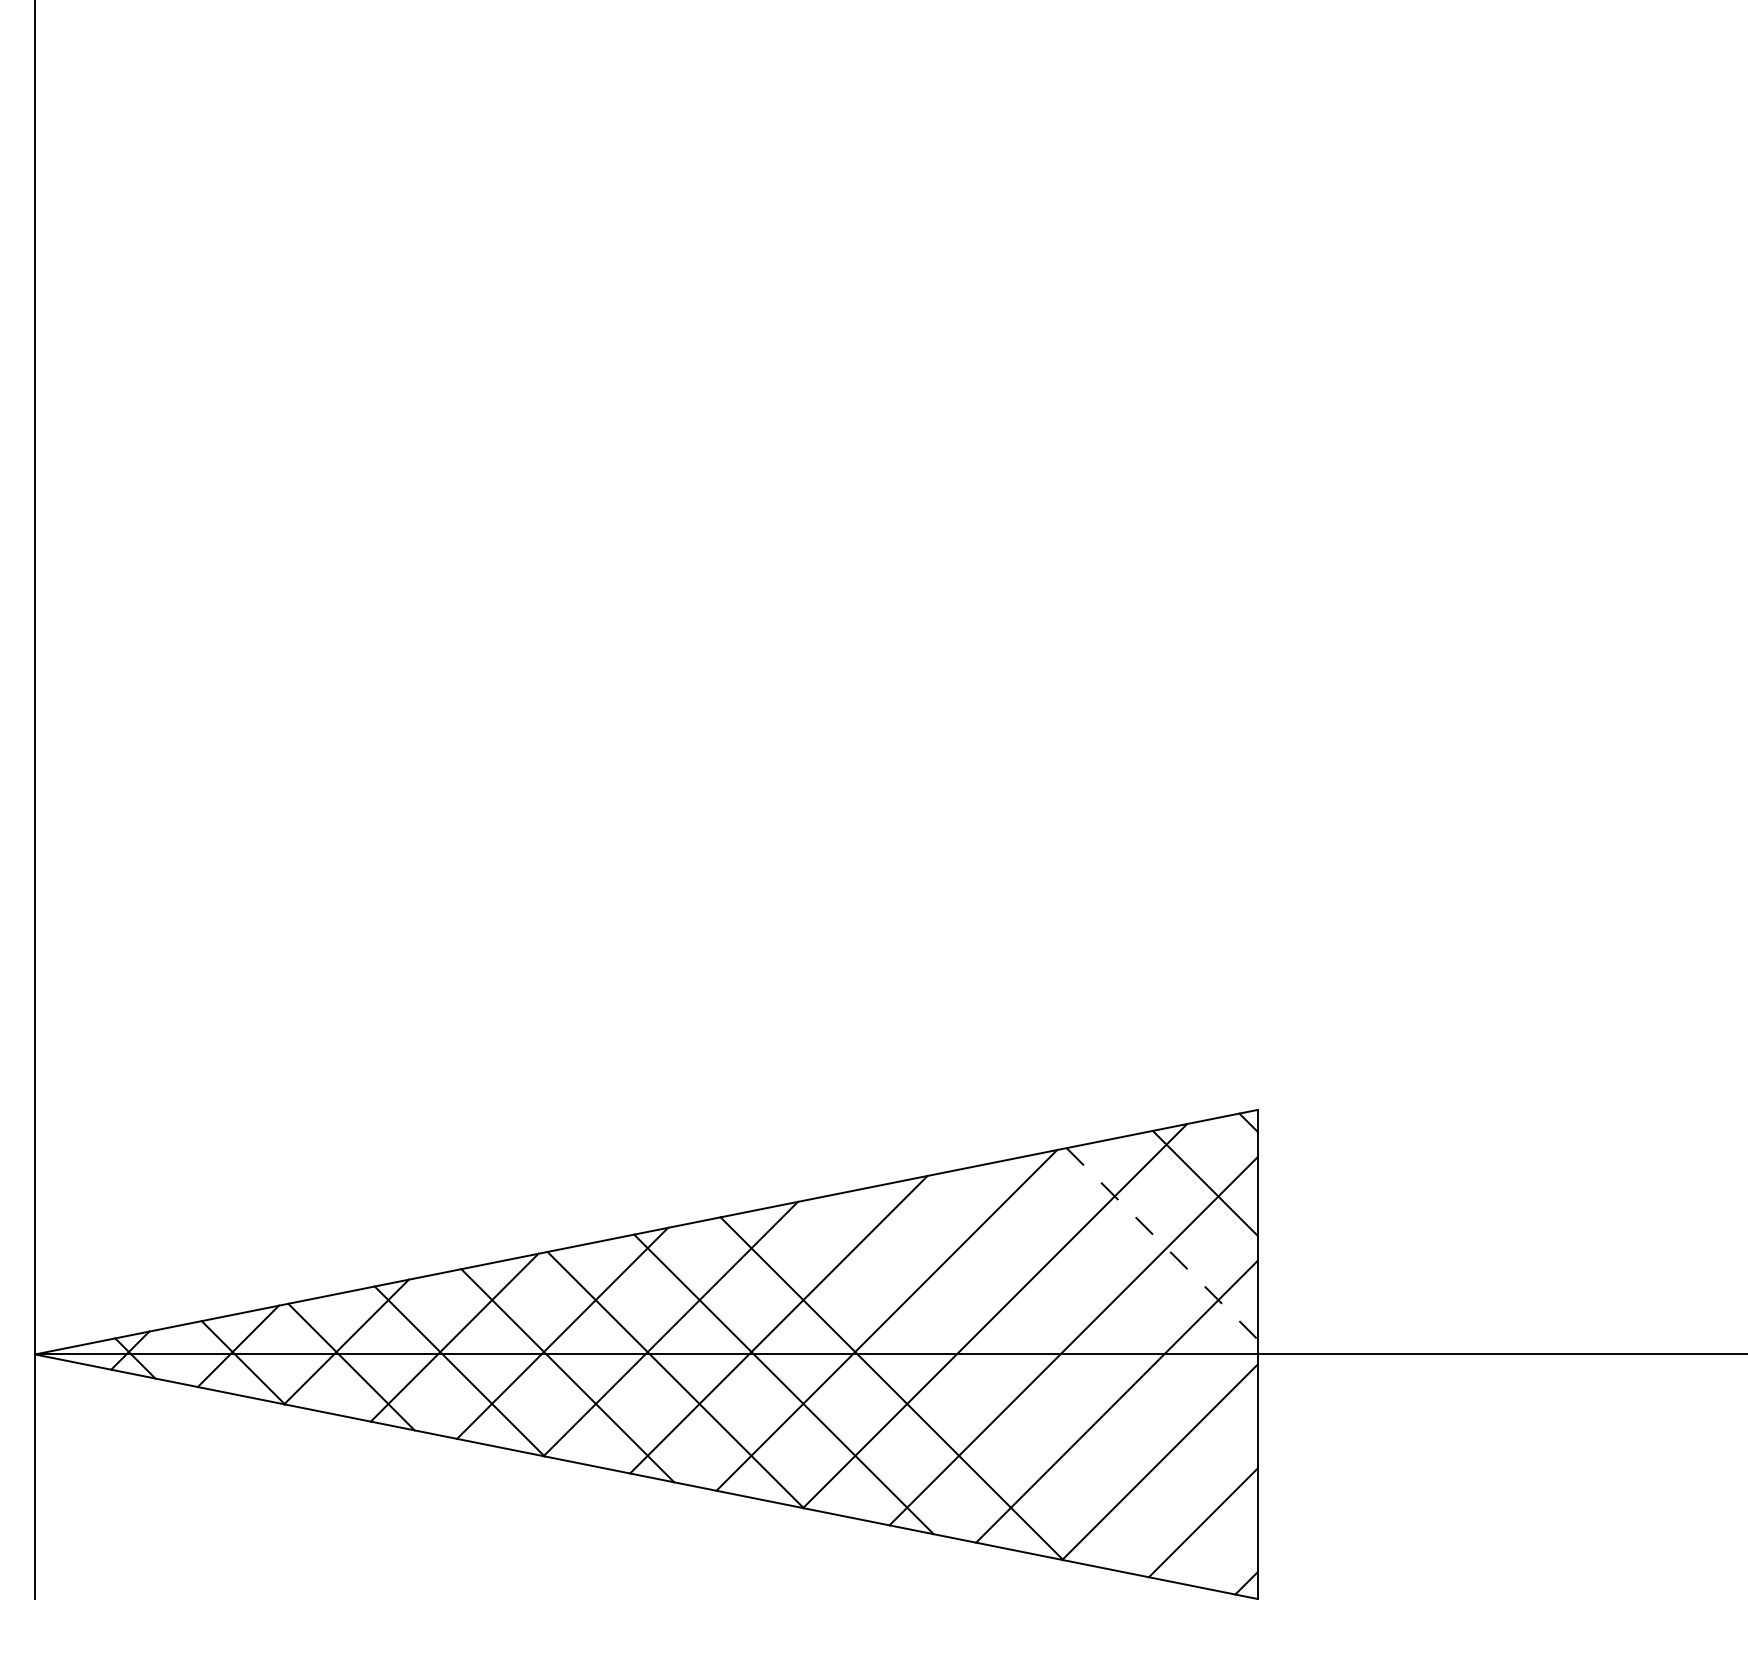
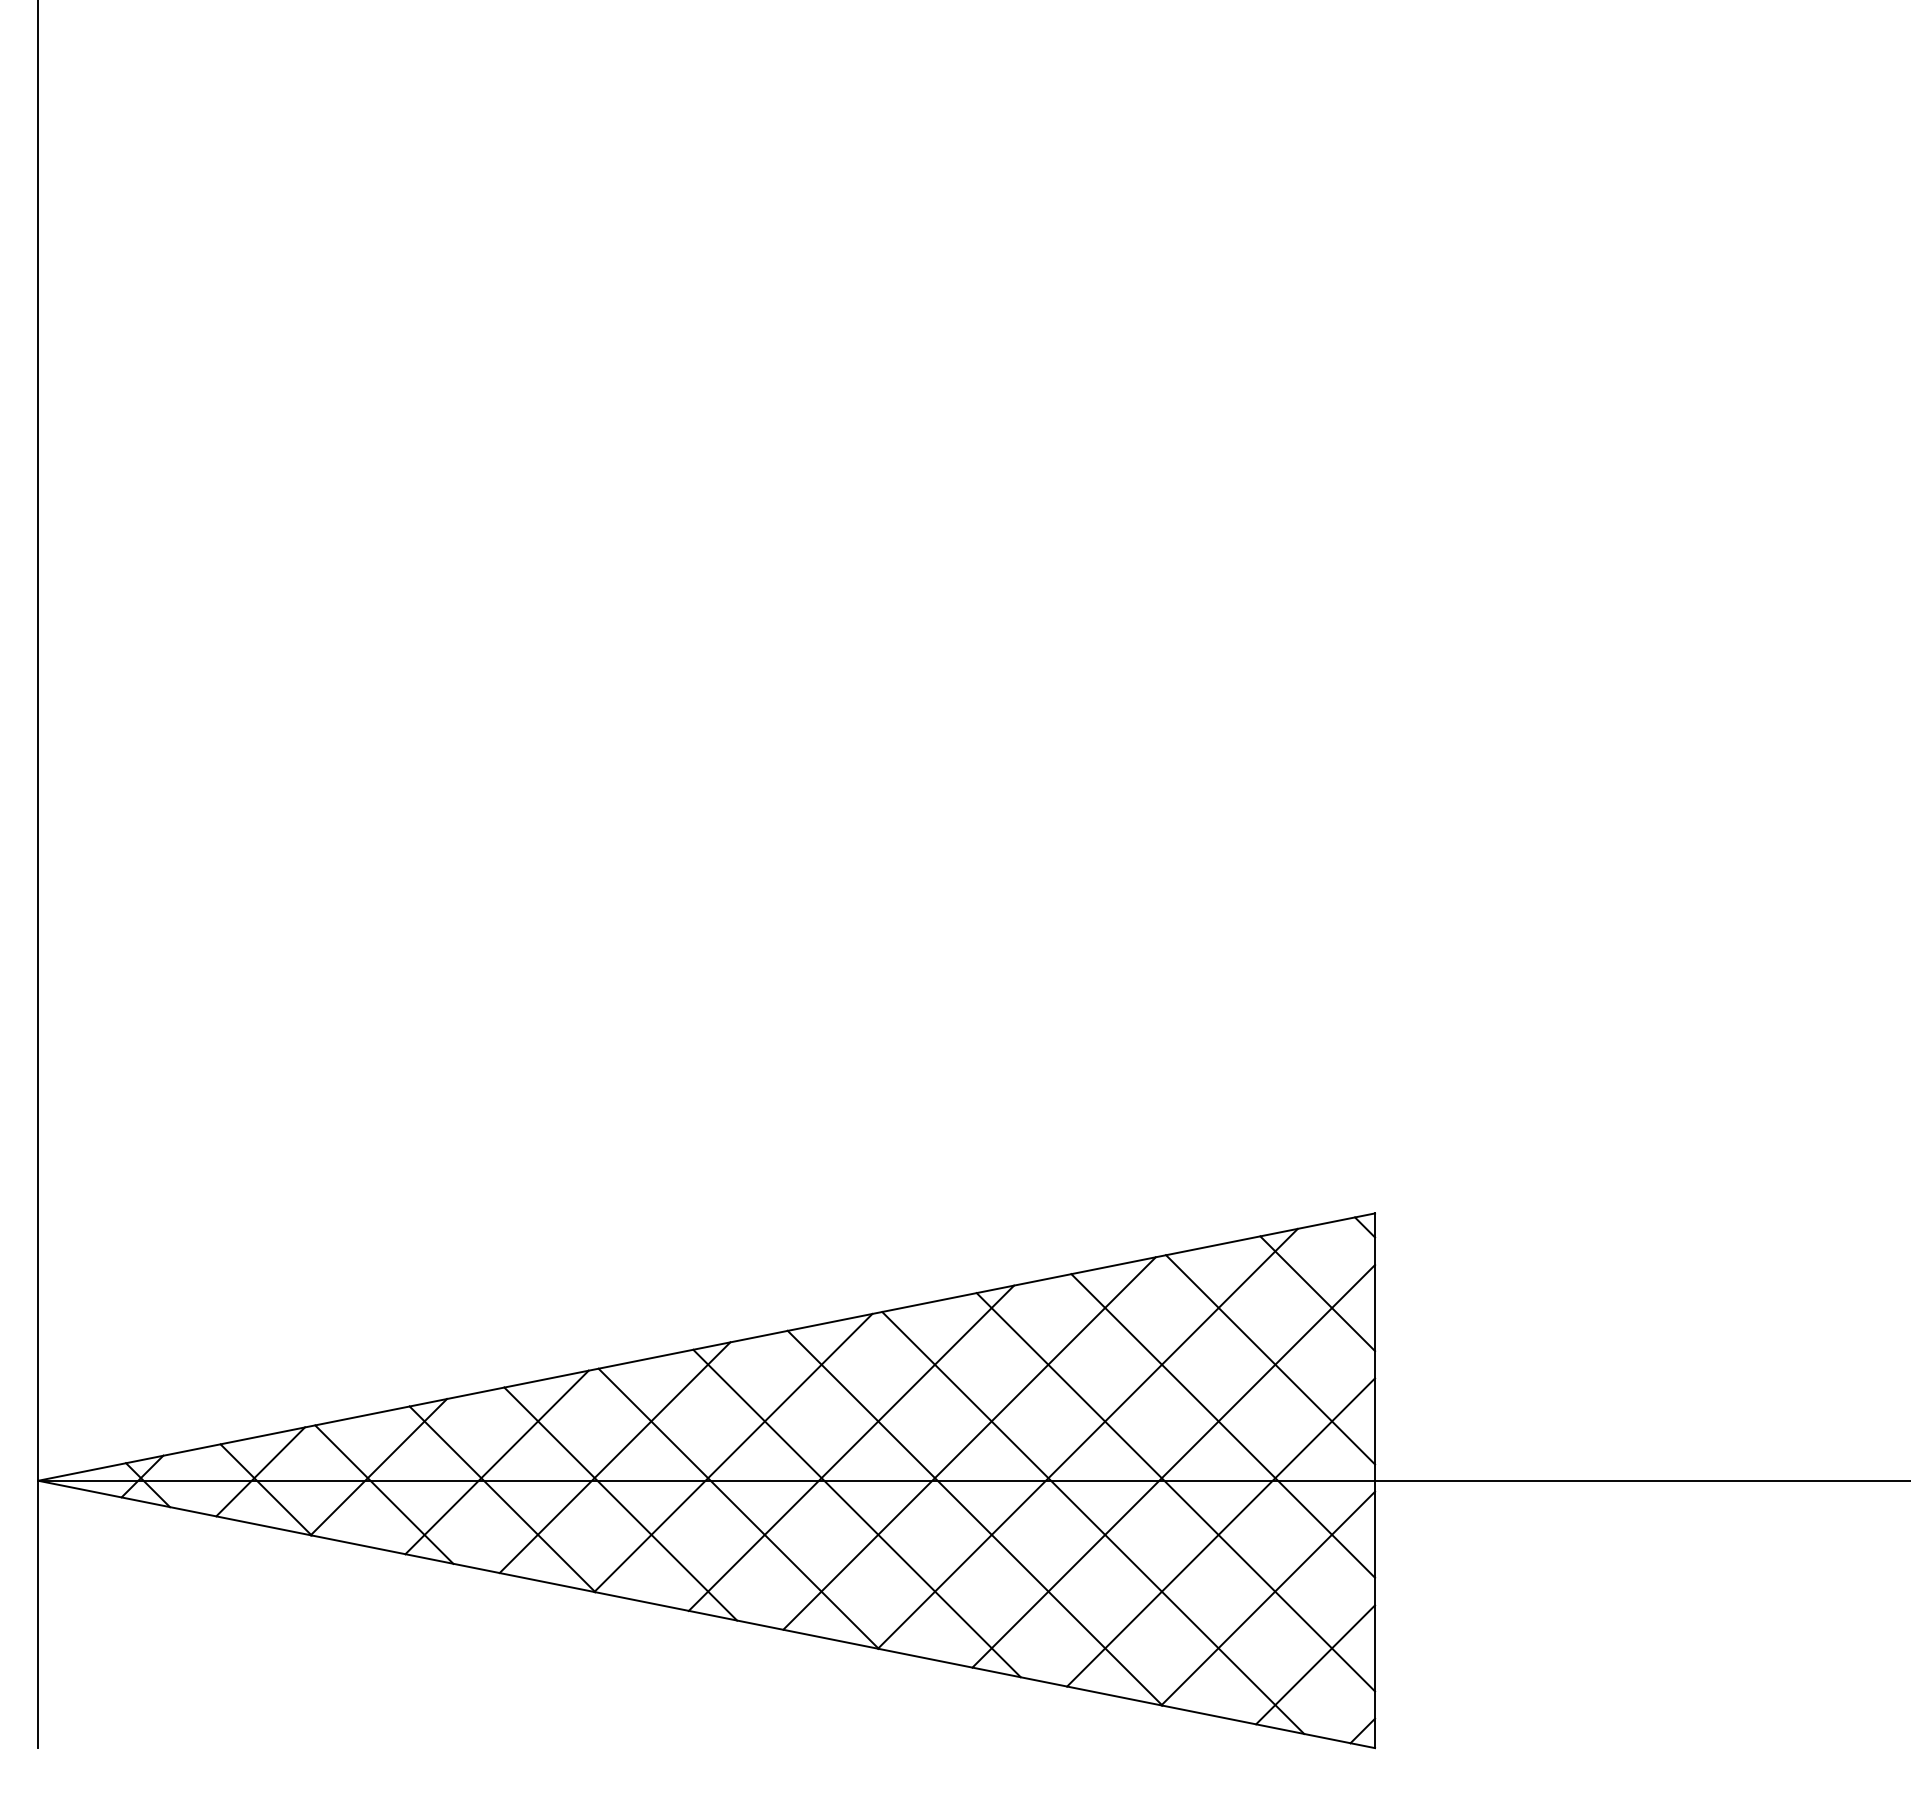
line: (1162, 1243) -> (1270, 1359), dashed -> solid
line: (1119, 1303) -> (1223, 1425), added
line: (1075, 1365) -> (1175, 1492), added
line: (1000, 1392) -> (1093, 1522), added

